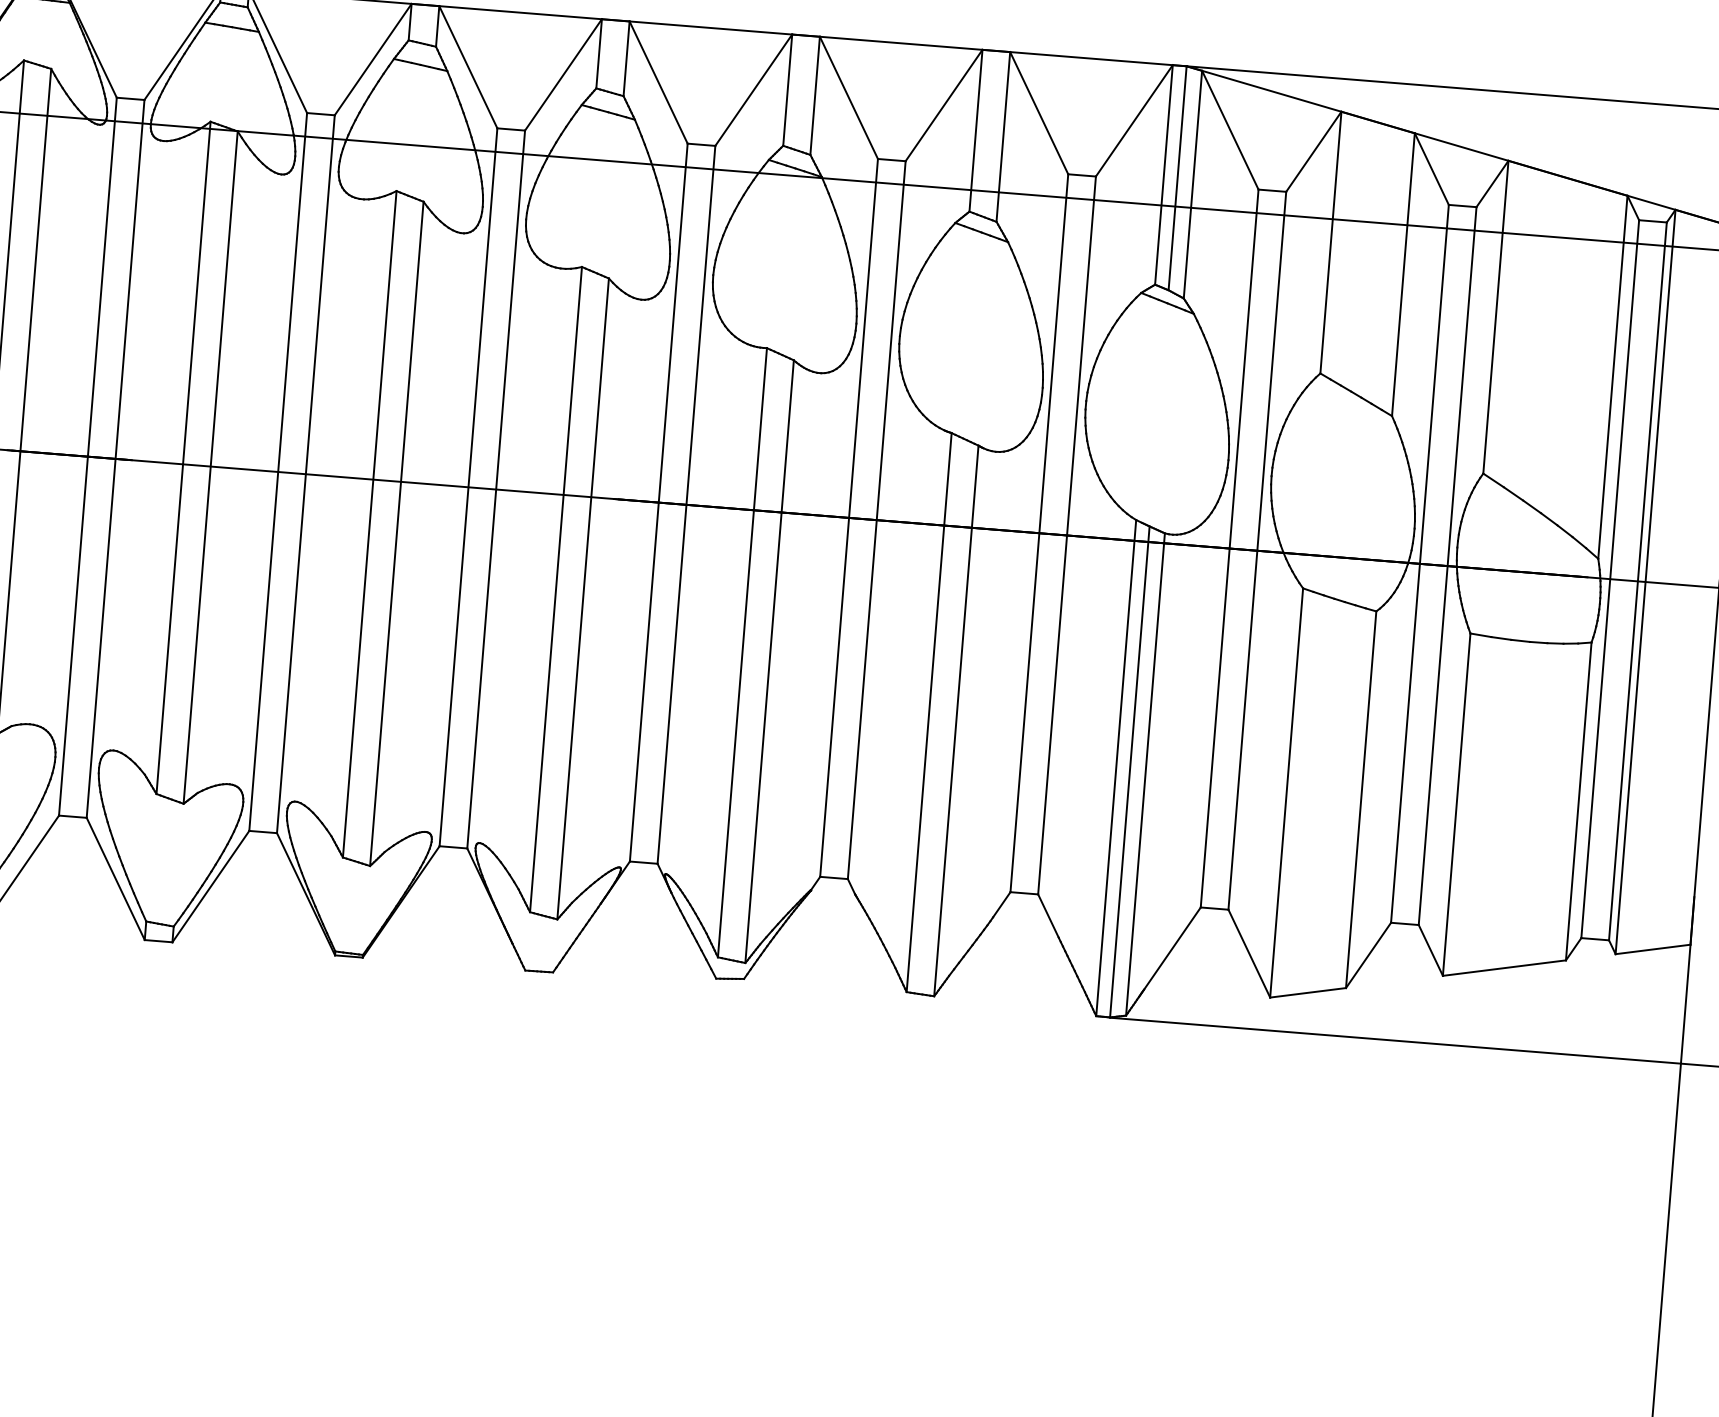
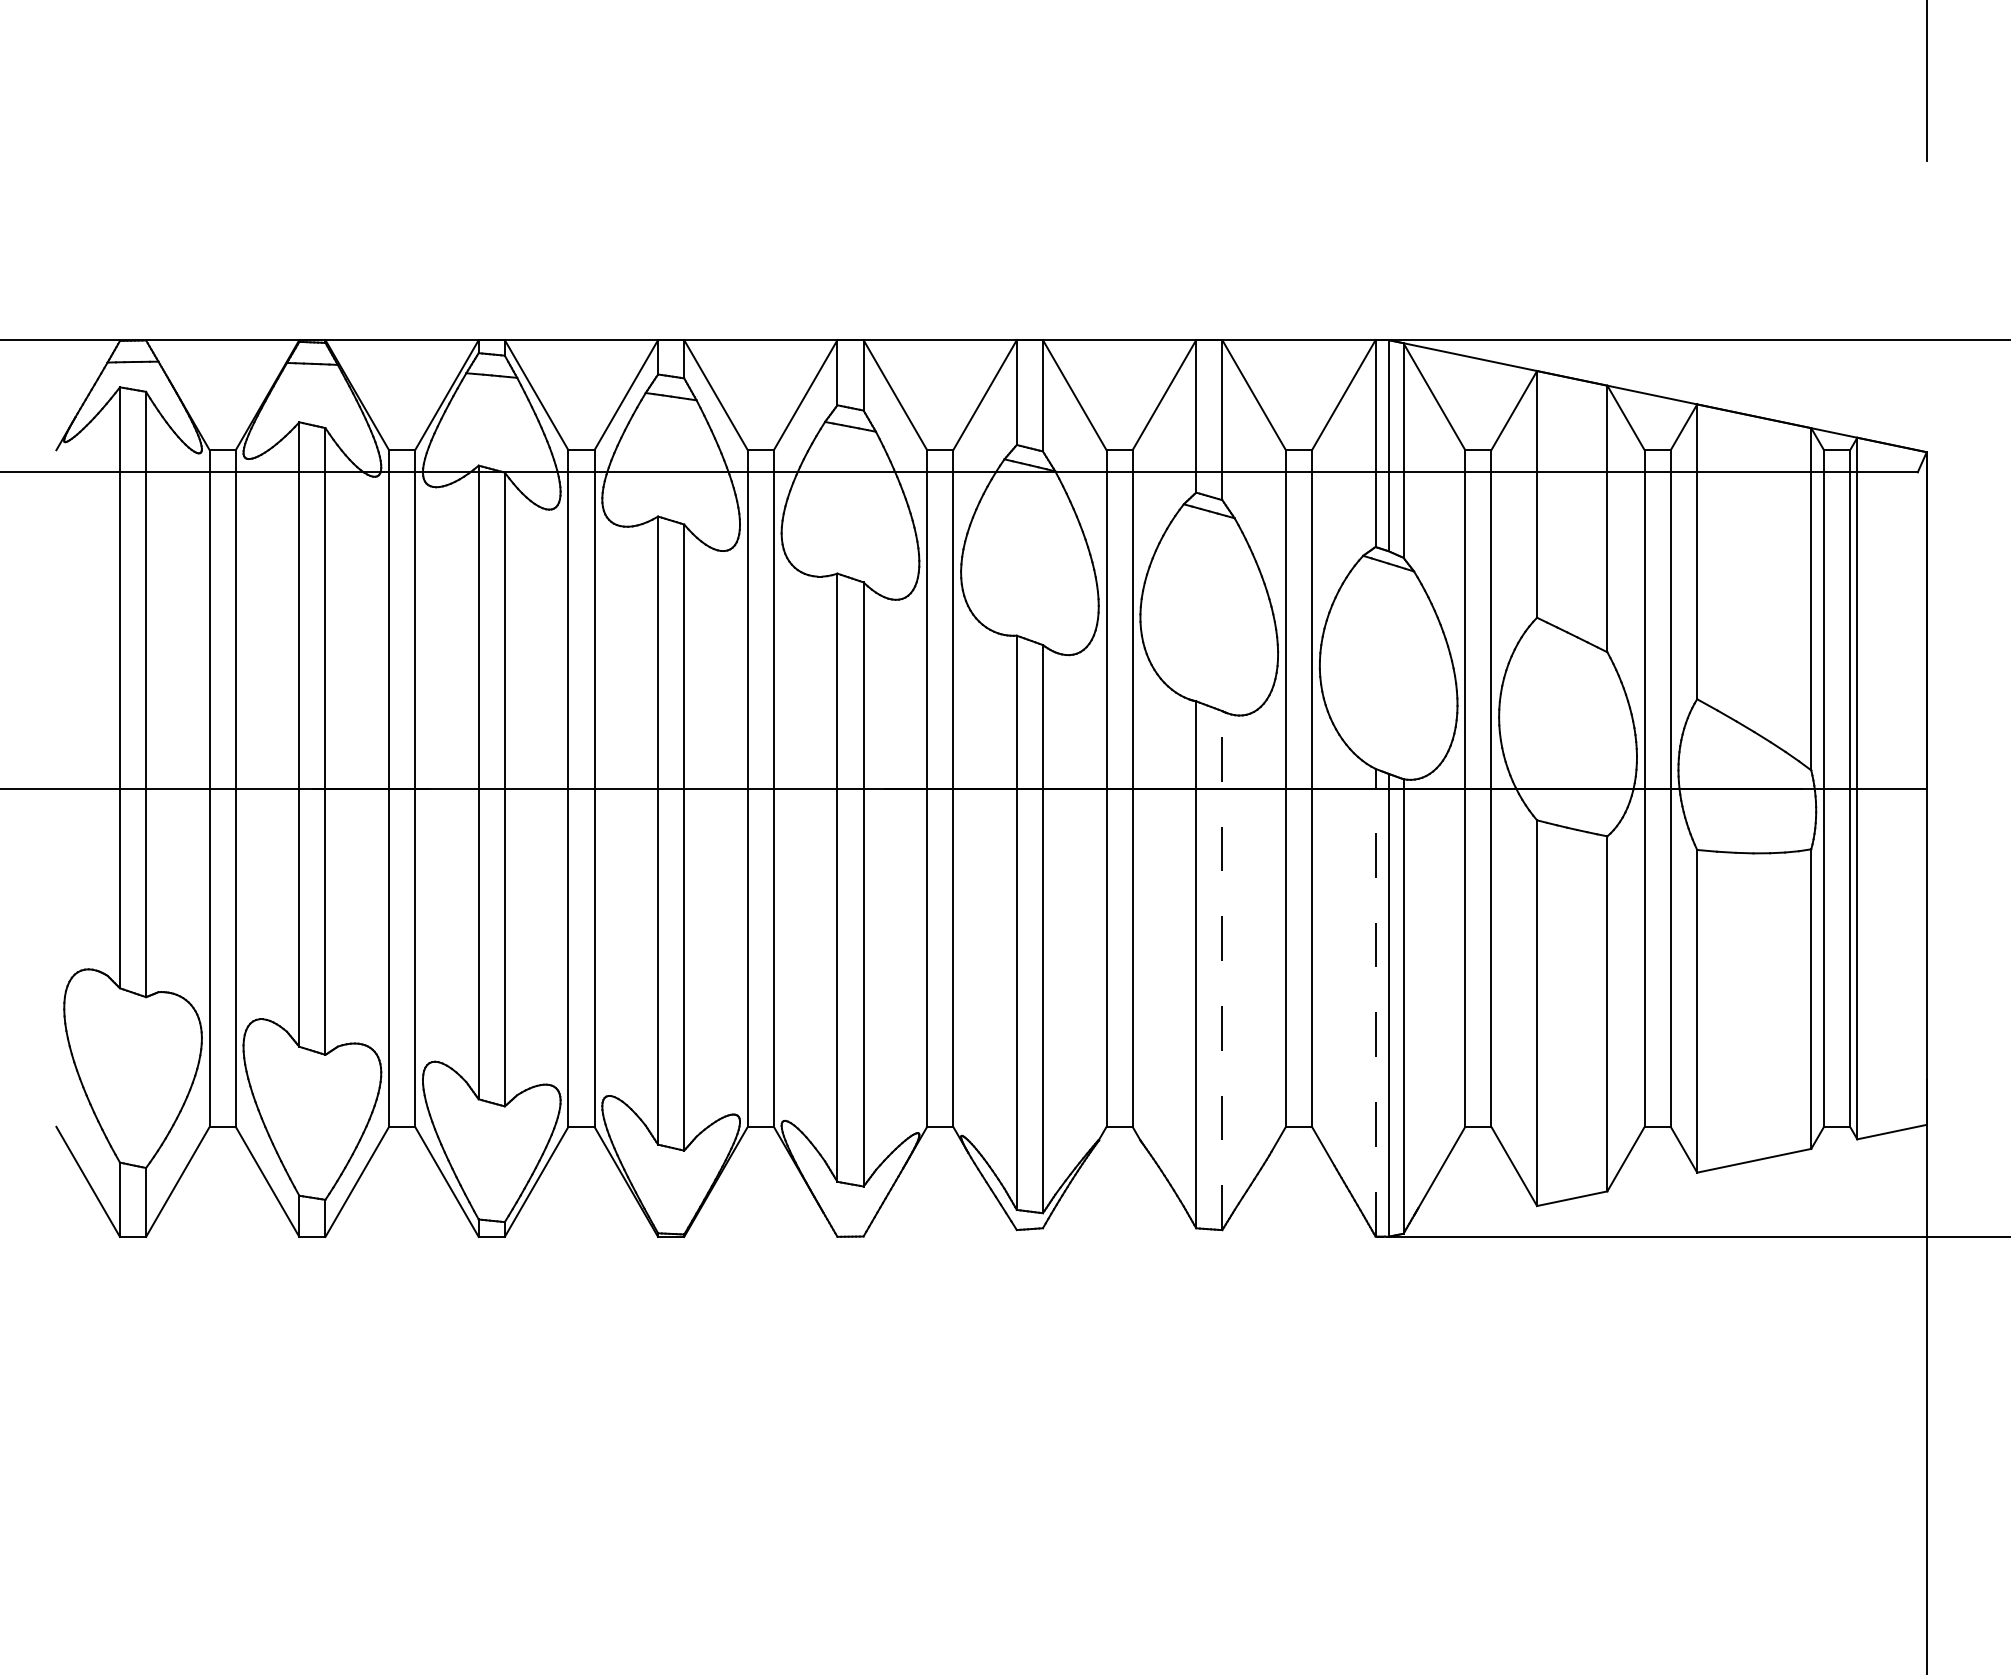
line: (956, 720) -> (1222, 970), solid -> dashed
line: (1116, 767) -> (1375, 1002), solid -> dashed

